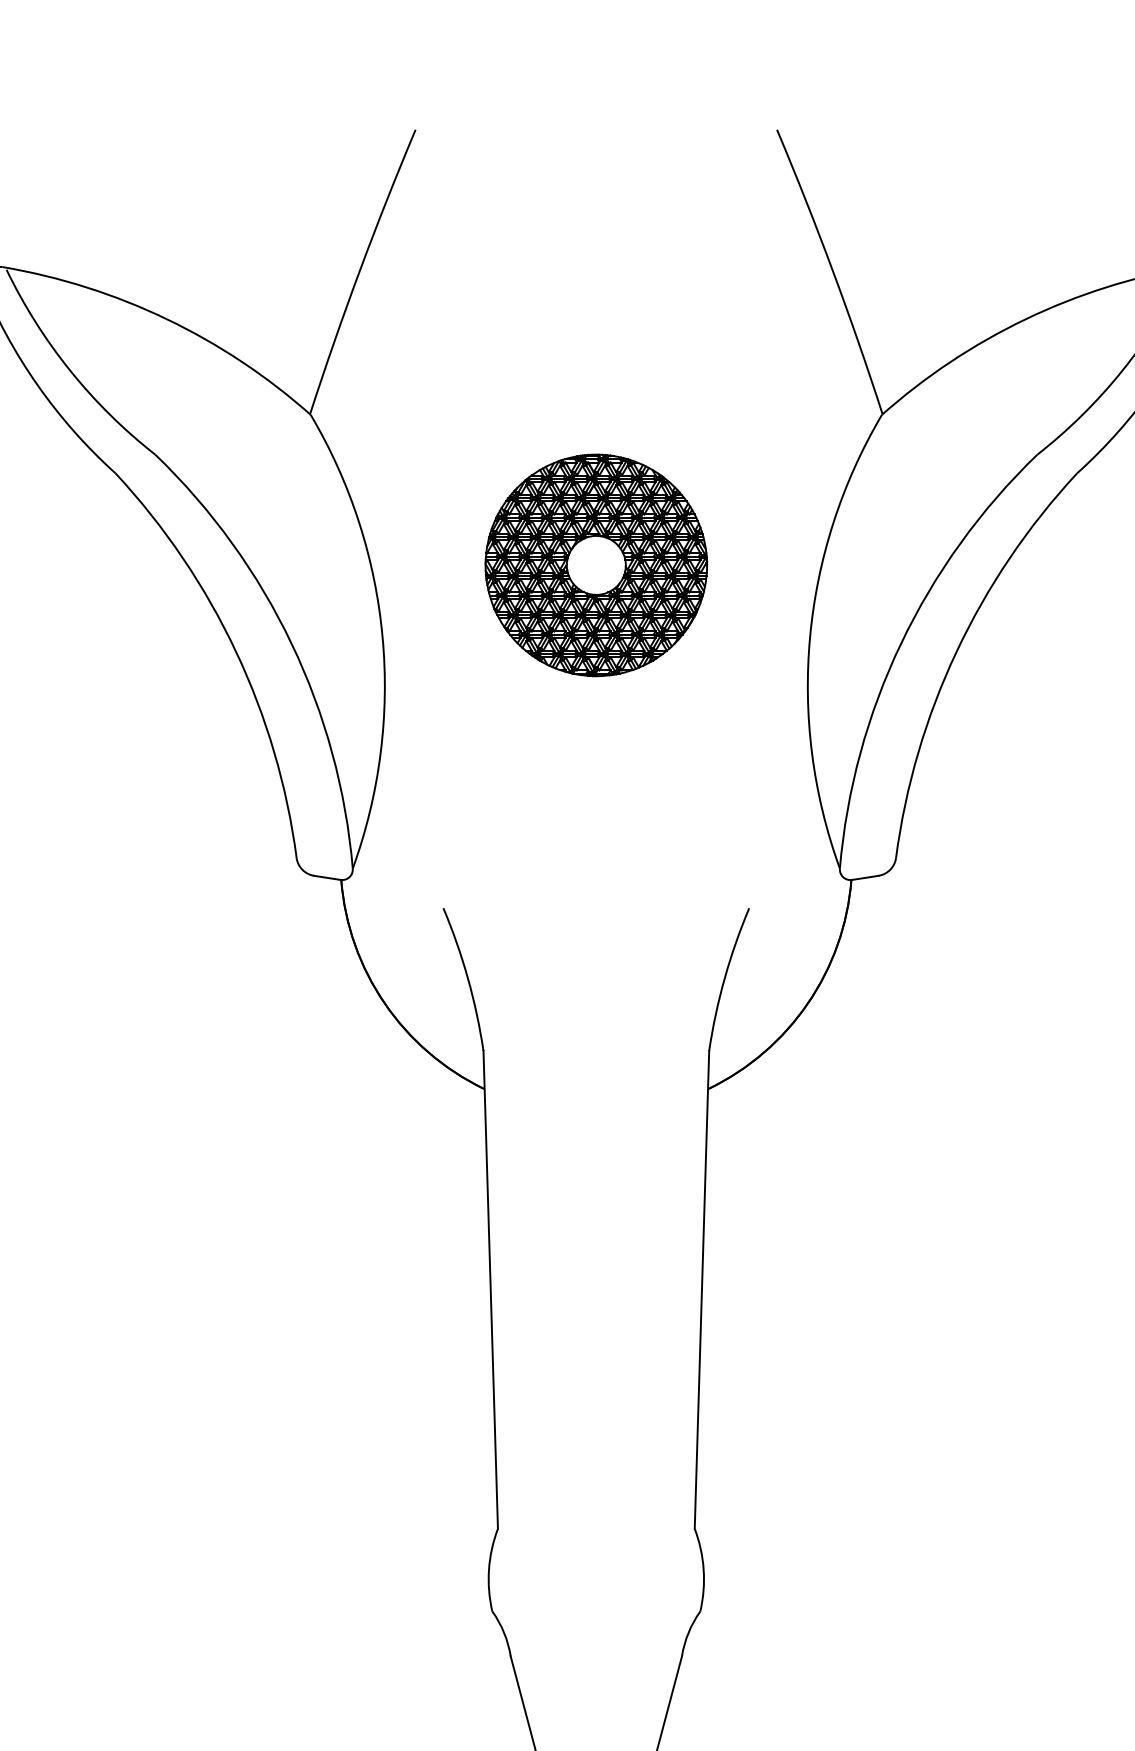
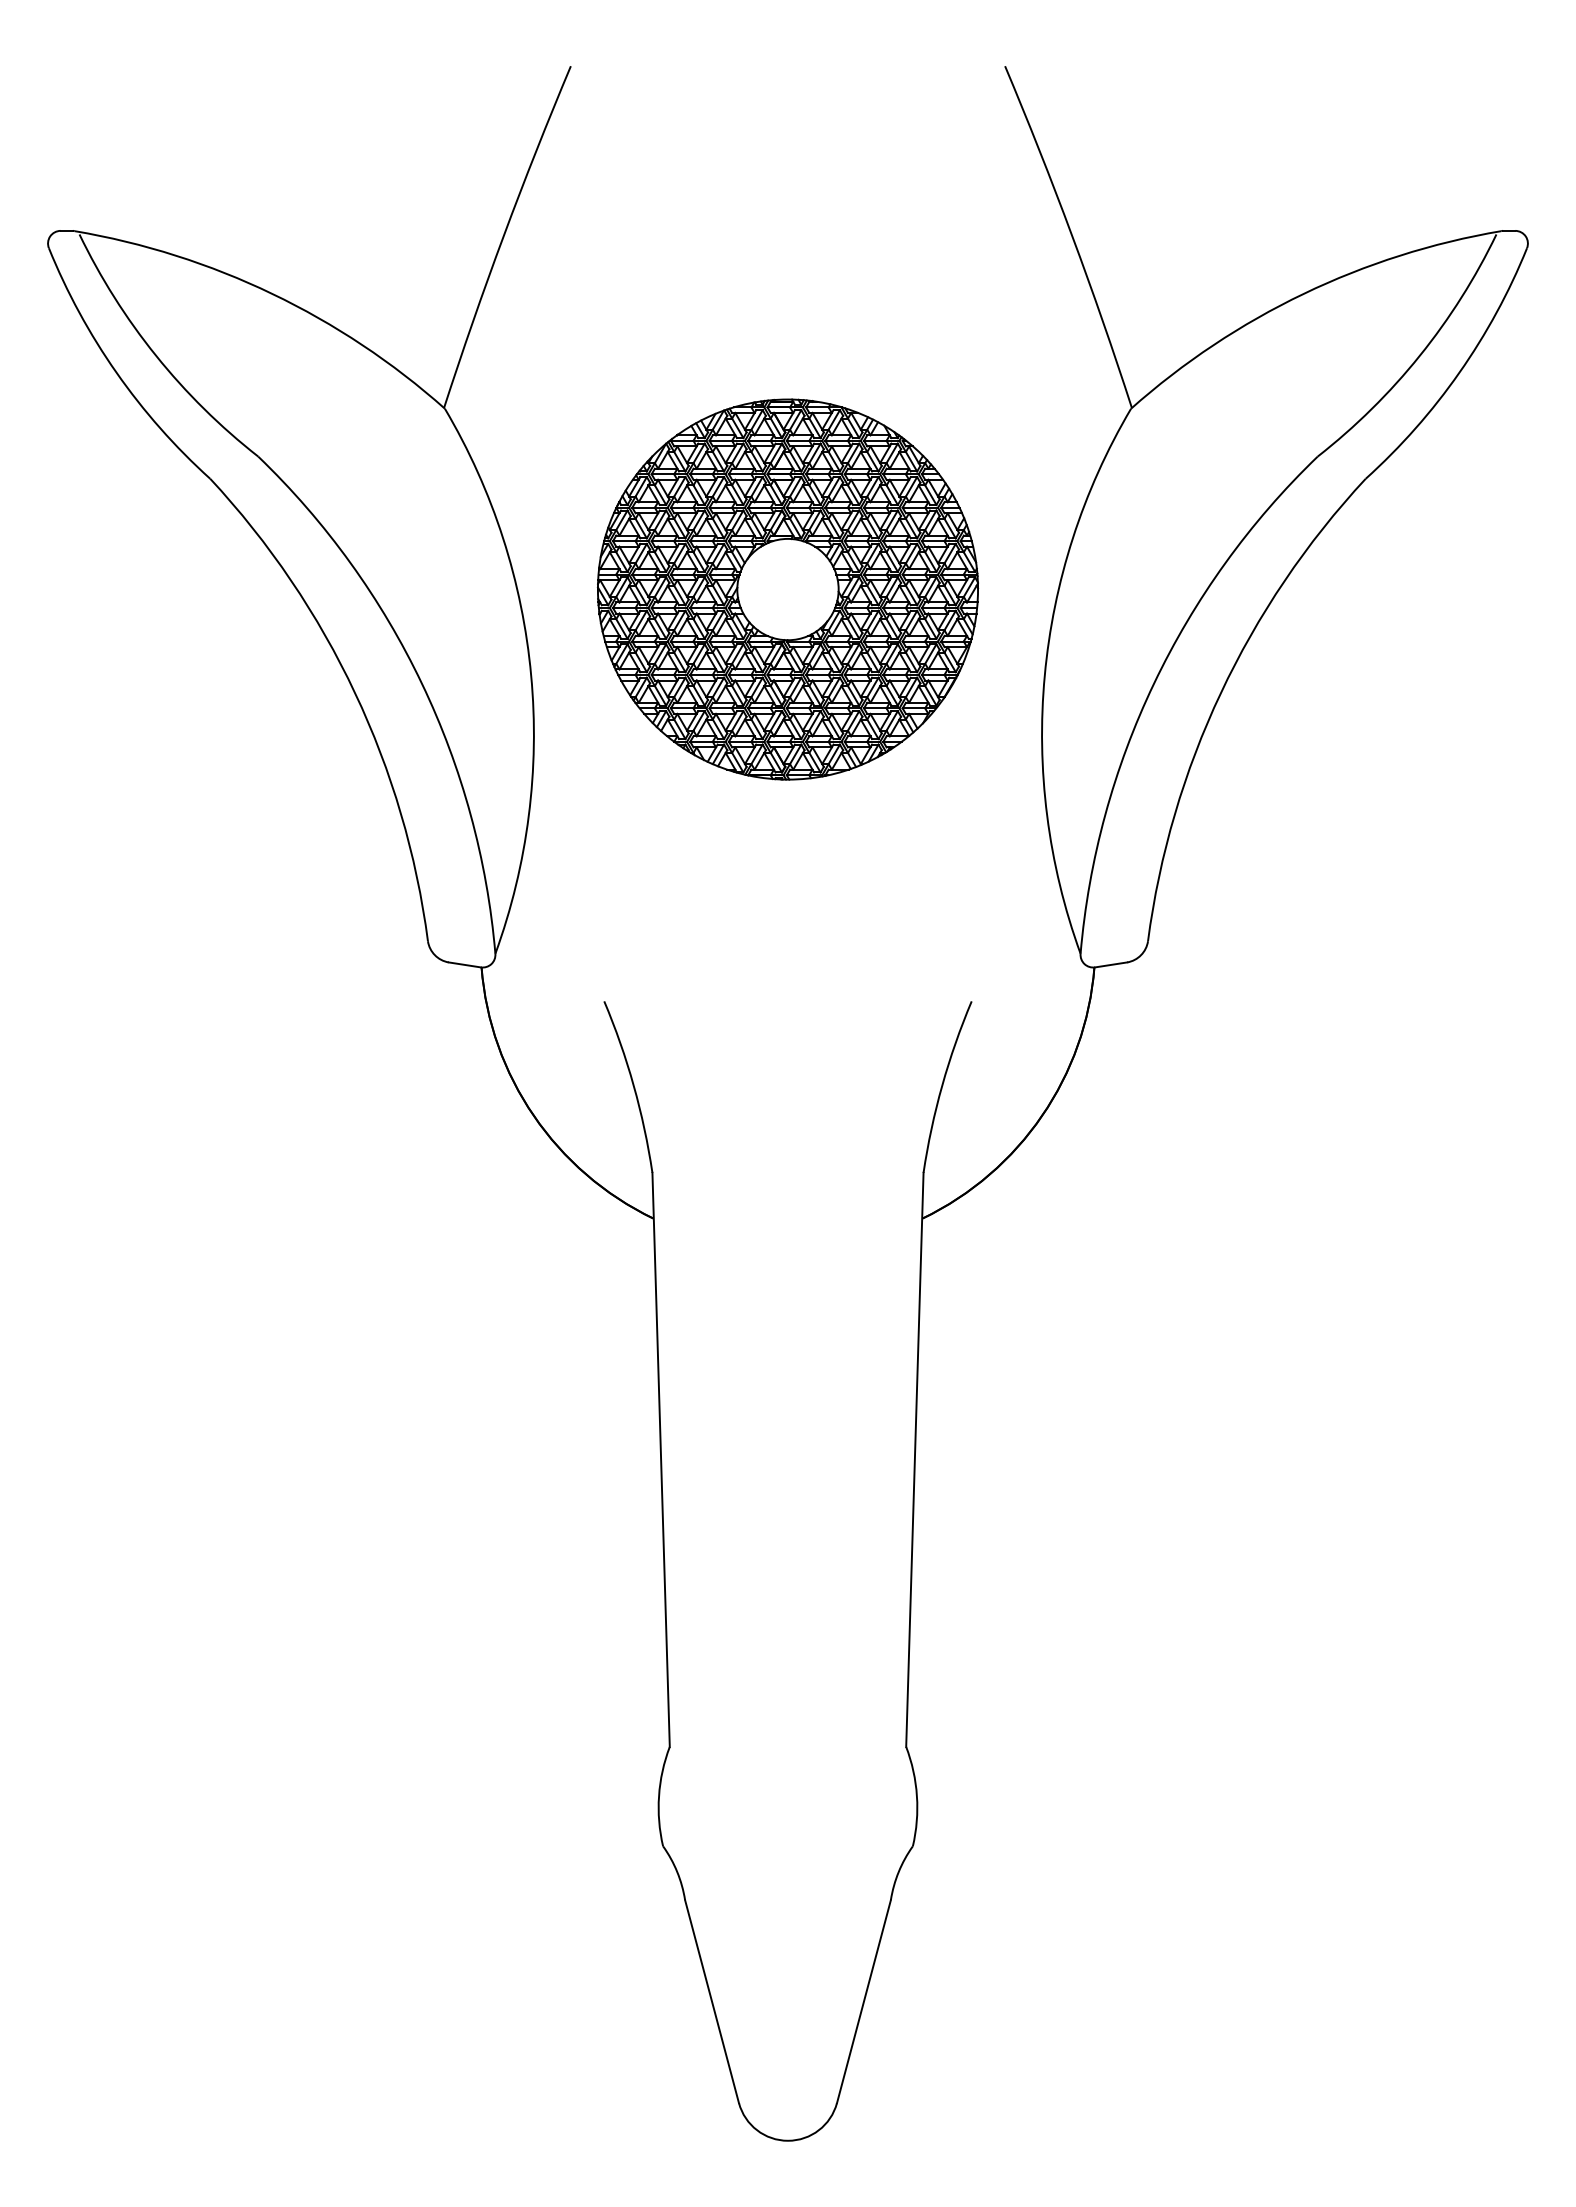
part: (595, 565) -> (787, 589), size x1.43

